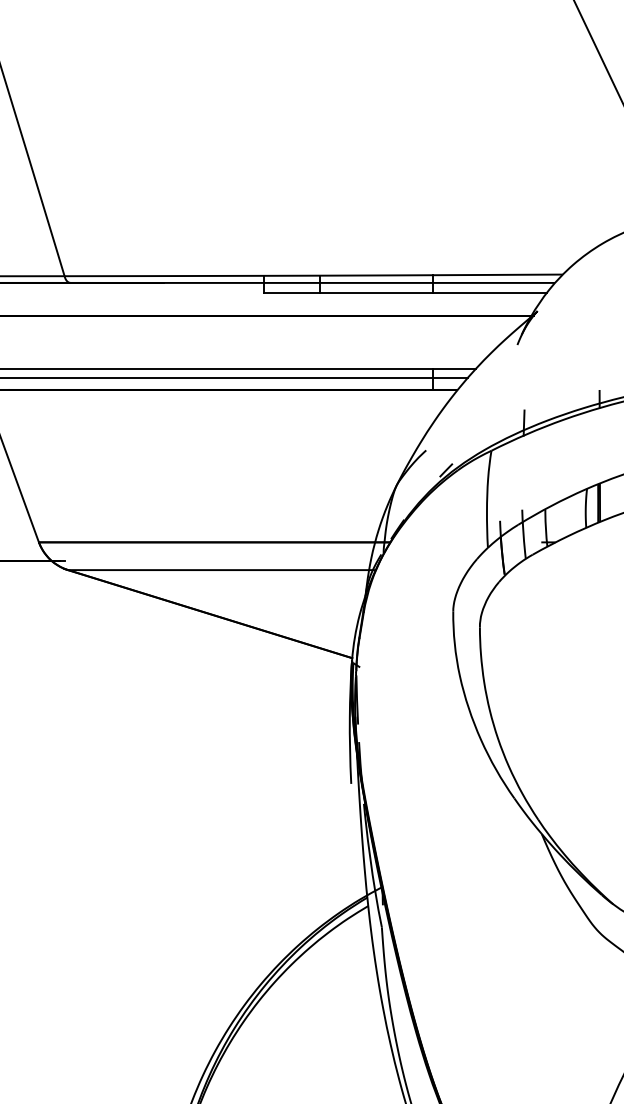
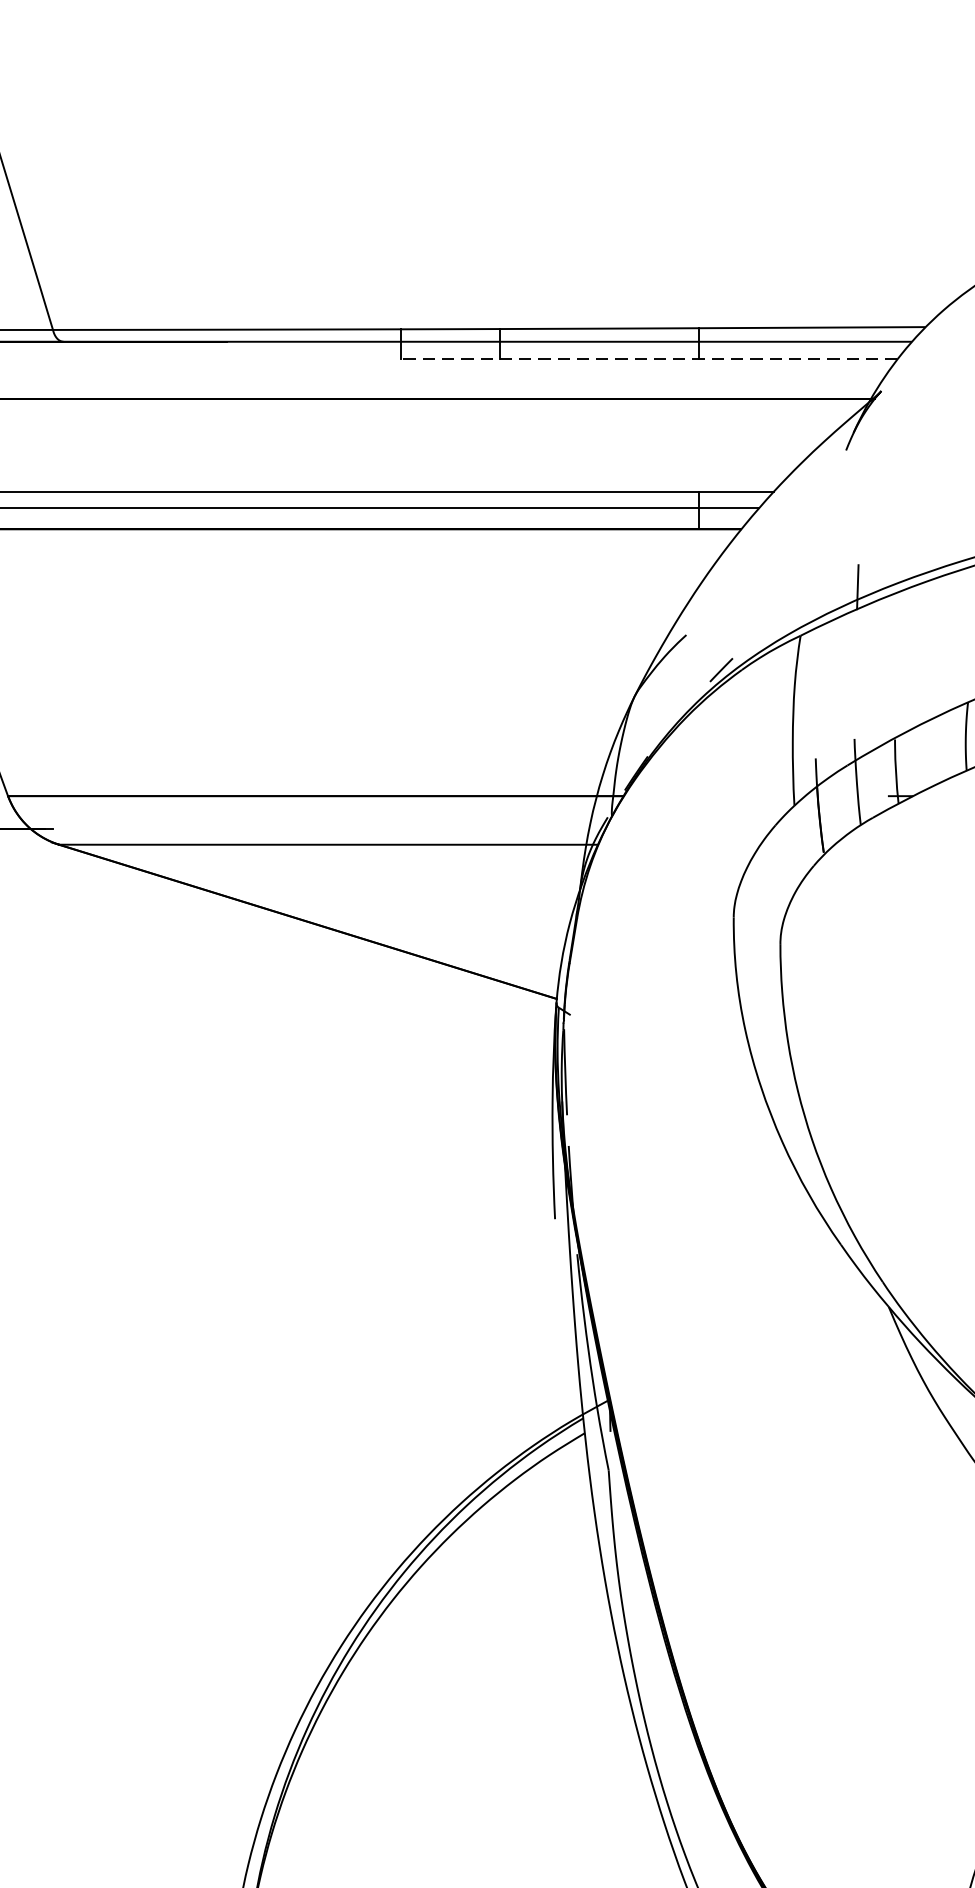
line: (405, 293) -> (650, 360), solid -> dashed

